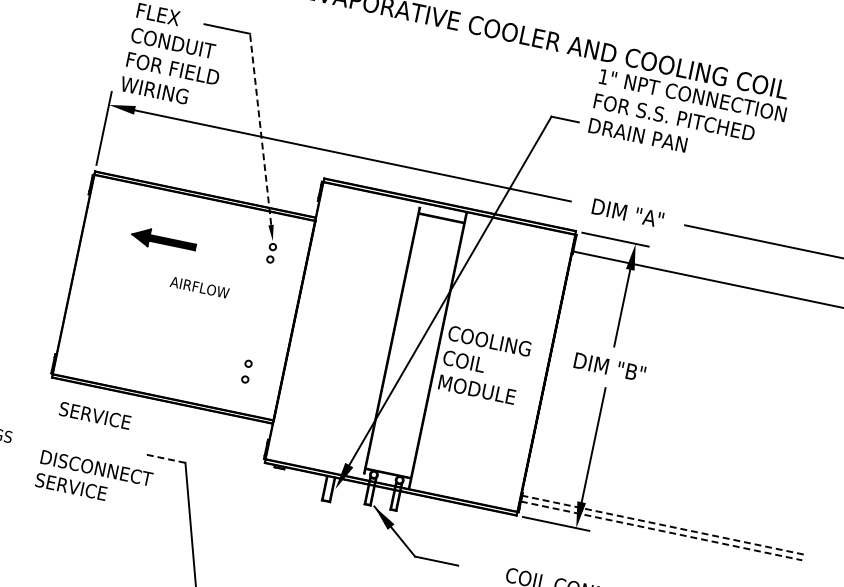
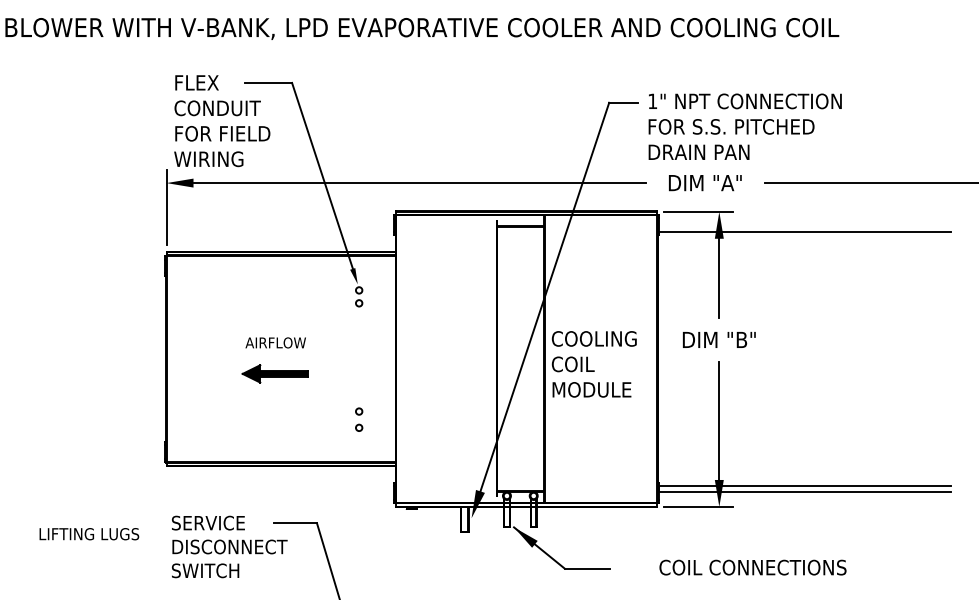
text: (686, 119) -> (744, 126), moved
line: (260, 129) -> (322, 175), dashed -> solid
part: (163, 240) -> (274, 373), moved
text: (199, 287) -> (275, 342), moved
text: (95, 415) -> (208, 522), moved
line: (164, 458) -> (295, 523), dashed -> solid
text: (76, 487) -> (213, 570), SERVICE -> SWITCH
line: (662, 524) -> (804, 485), dashed -> solid
line: (662, 530) -> (805, 491), dashed -> solid

